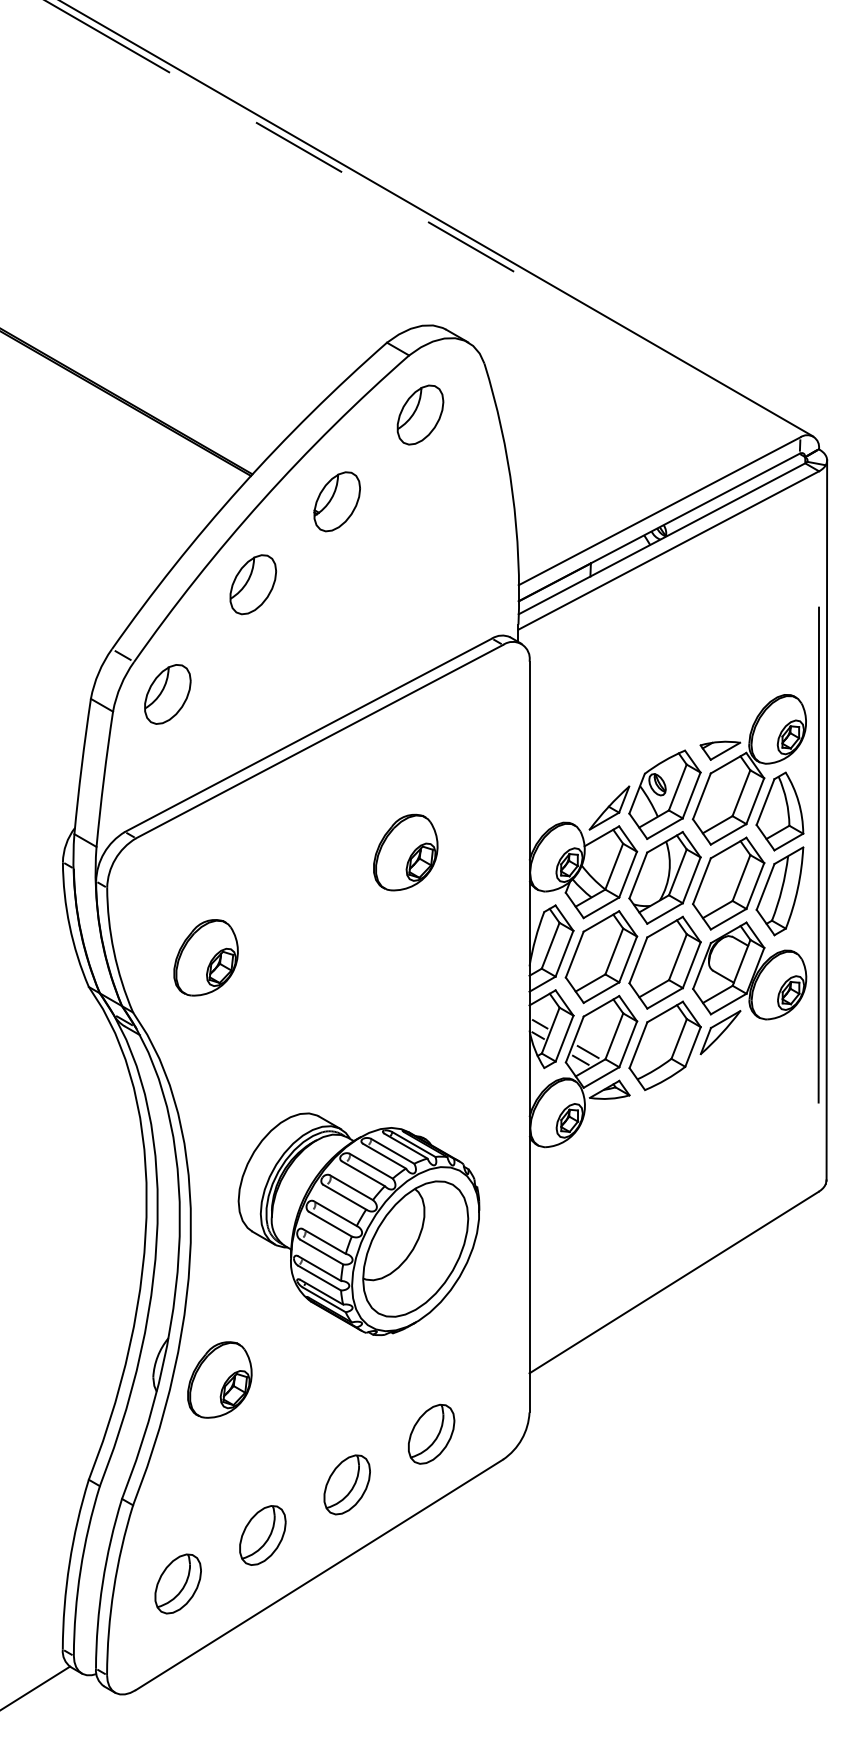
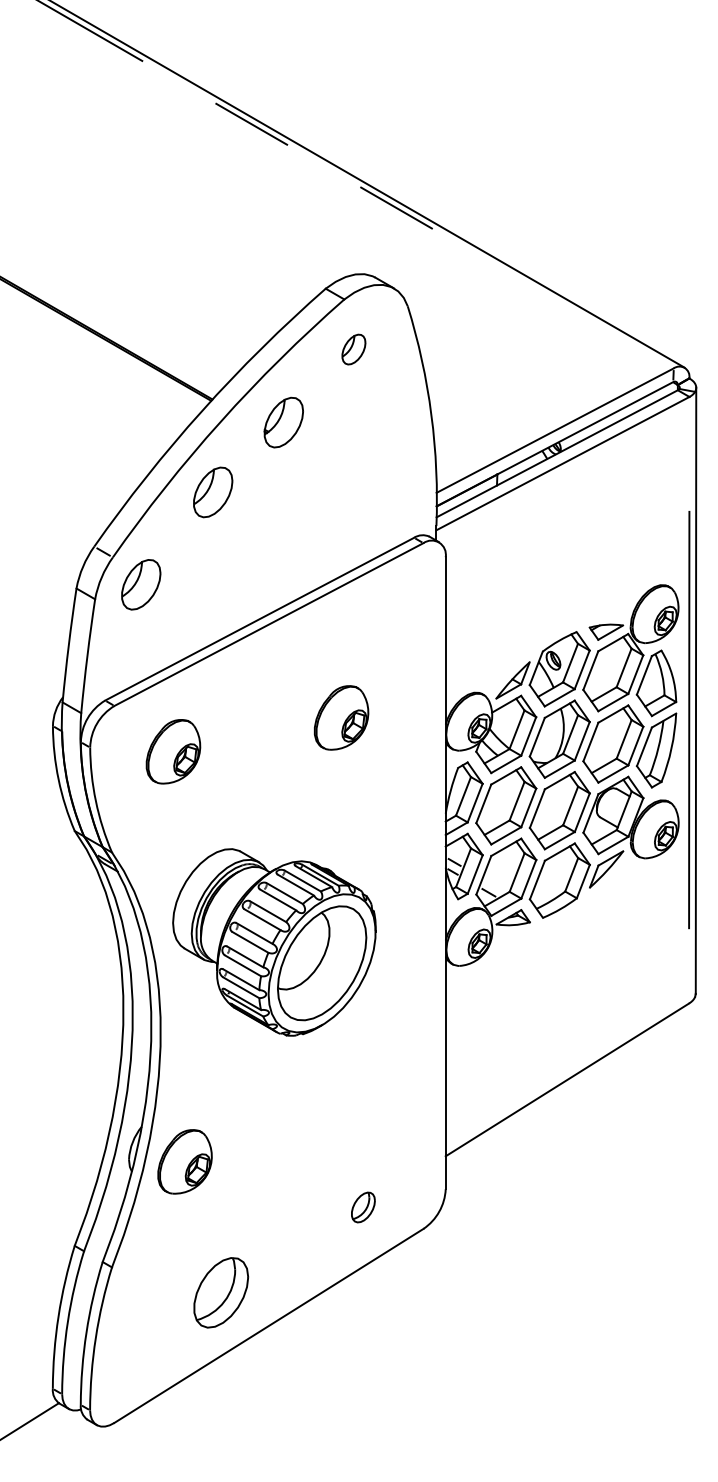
part: (420, 414) -> (353, 349), size x0.6
part: (205, 957) -> (172, 751), moved
line: (587, 1051) -> (494, 885), removed
part: (358, 1224) -> (273, 942), moved
part: (431, 1433) -> (363, 1206), size x0.6
part: (346, 1484) -> (291, 1249), removed
part: (262, 1535) -> (220, 1292), size x1.4
part: (177, 1583) -> (149, 1333), removed

